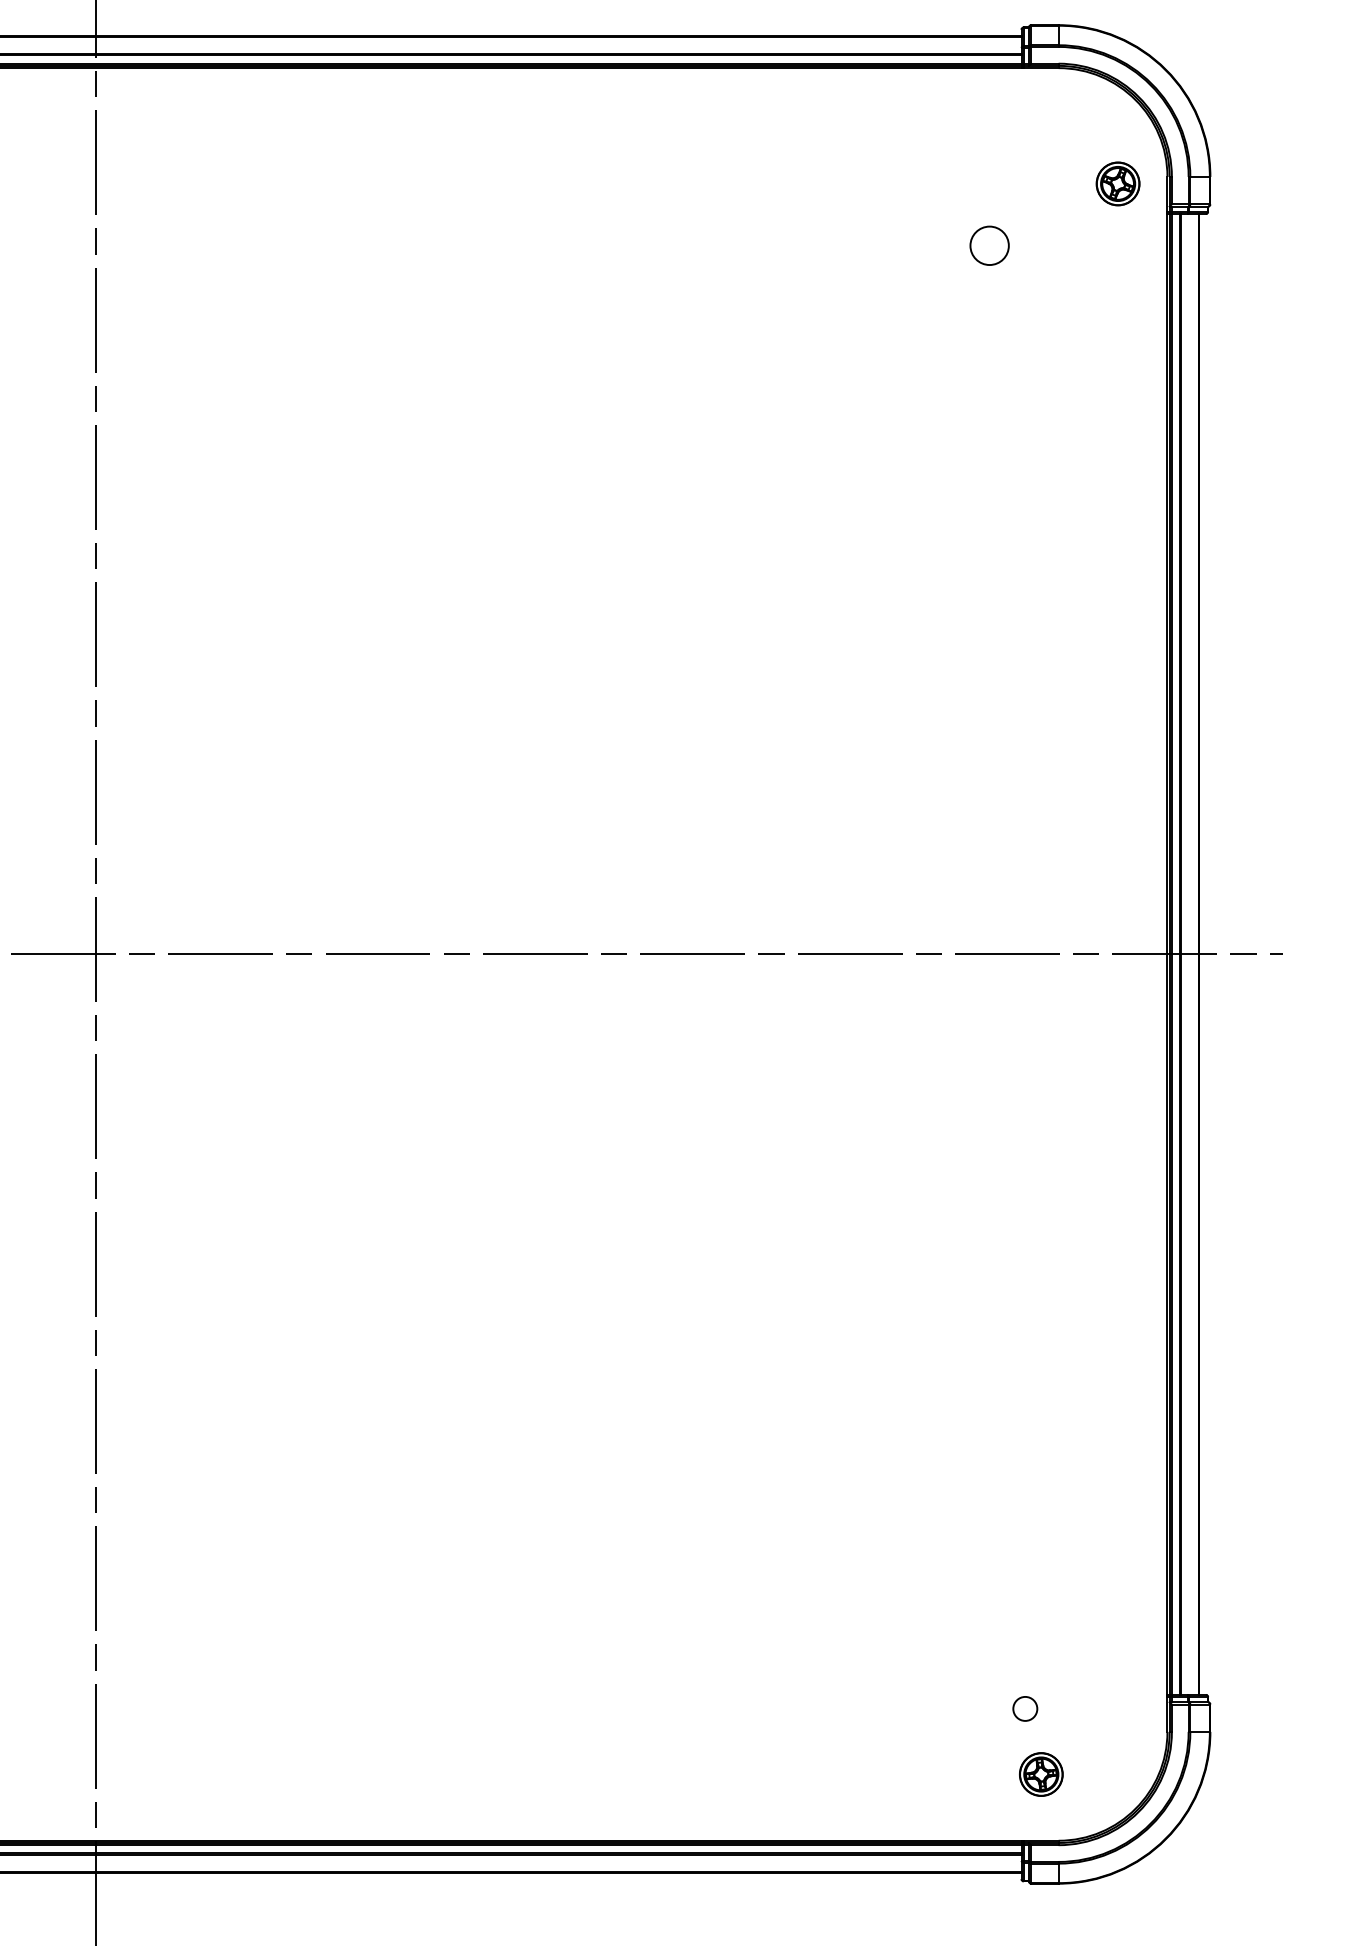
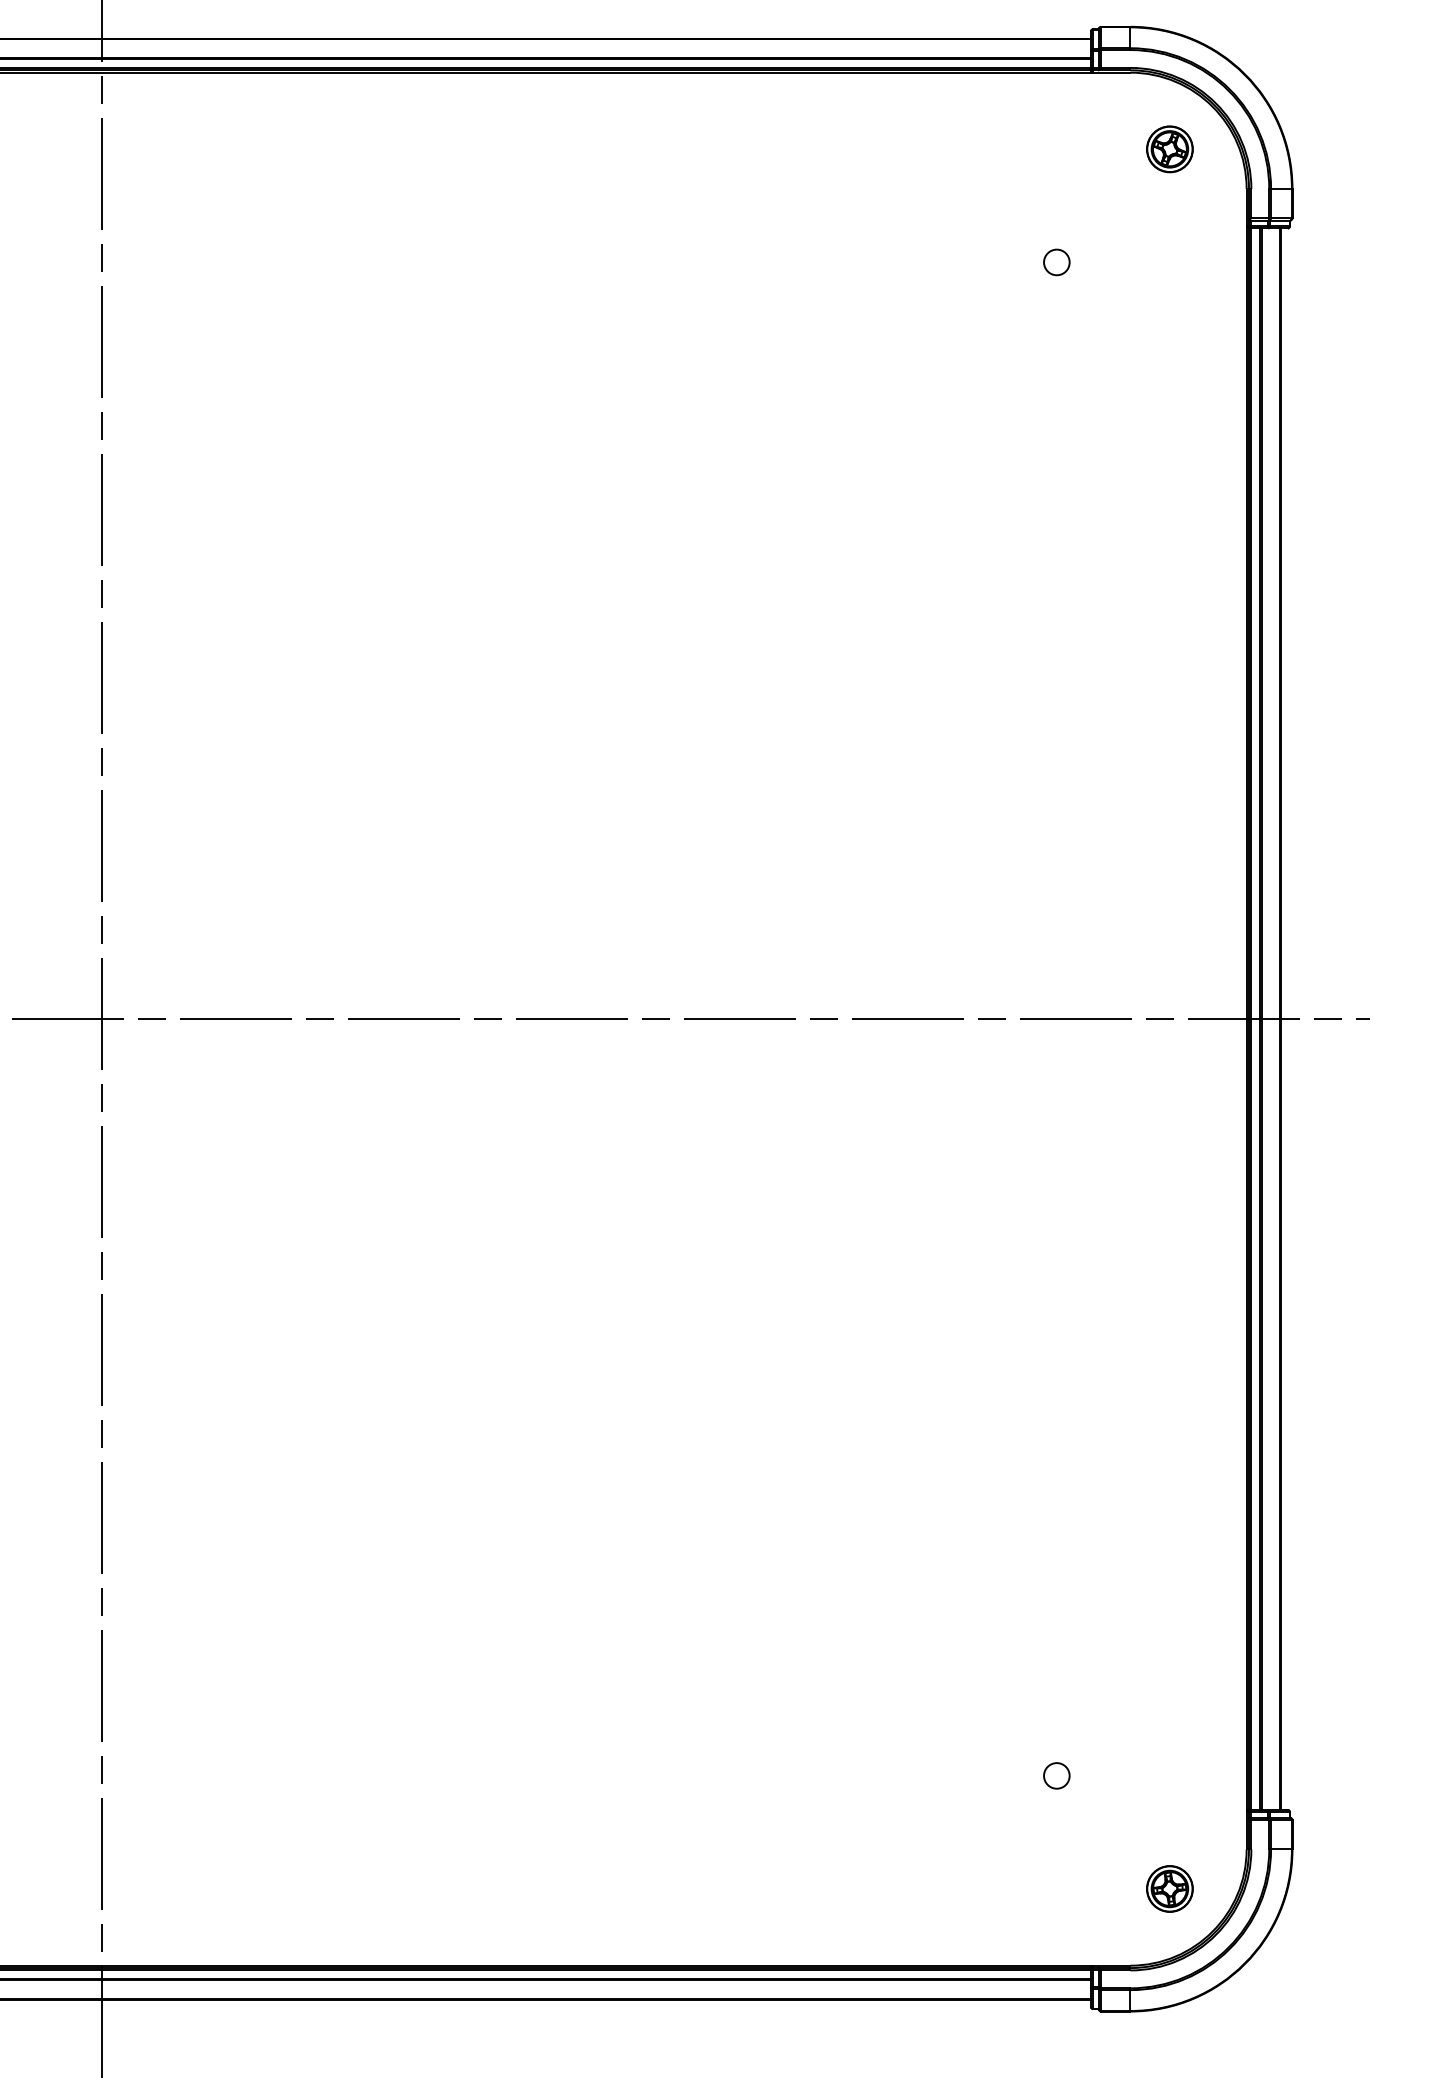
part: (1117, 184) -> (1169, 149), moved
circle: (989, 245) -> (1056, 262), size x0.62
circle: (1024, 1708) -> (1056, 1775), moved
part: (1040, 1774) -> (1169, 1888), moved

